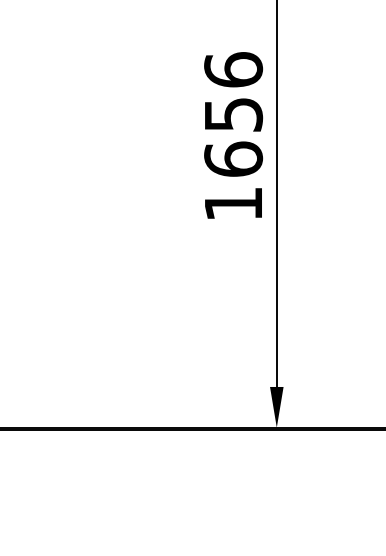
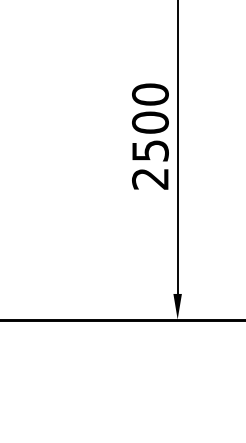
text: (233, 136) -> (150, 136), 1656 -> 2500

